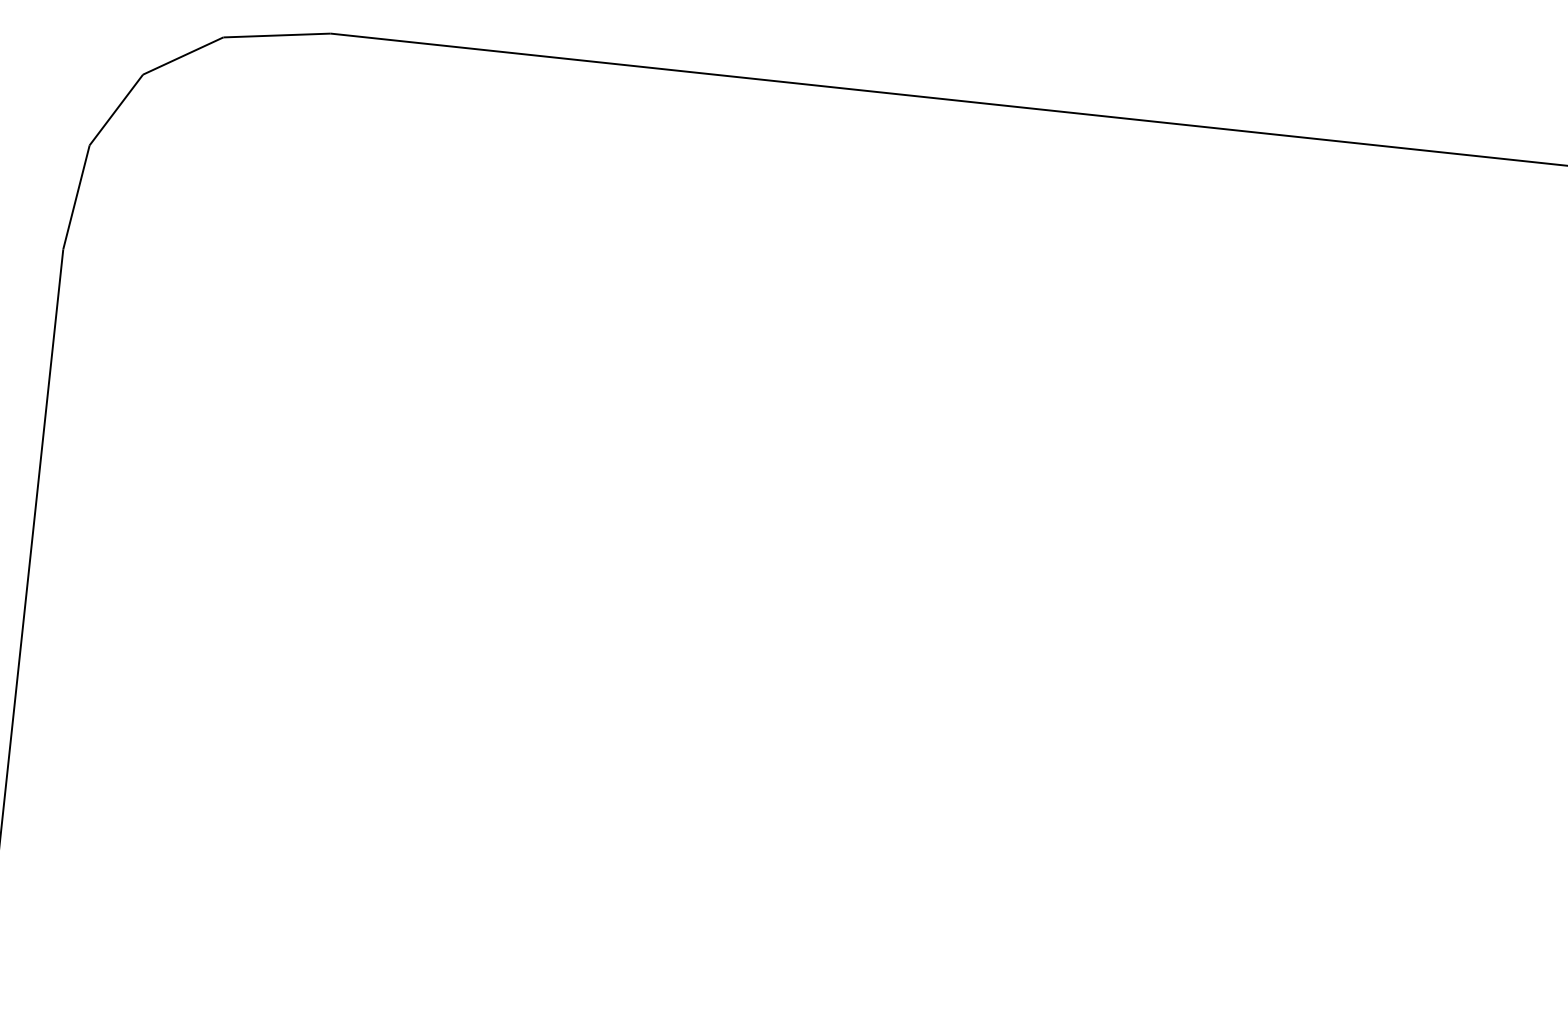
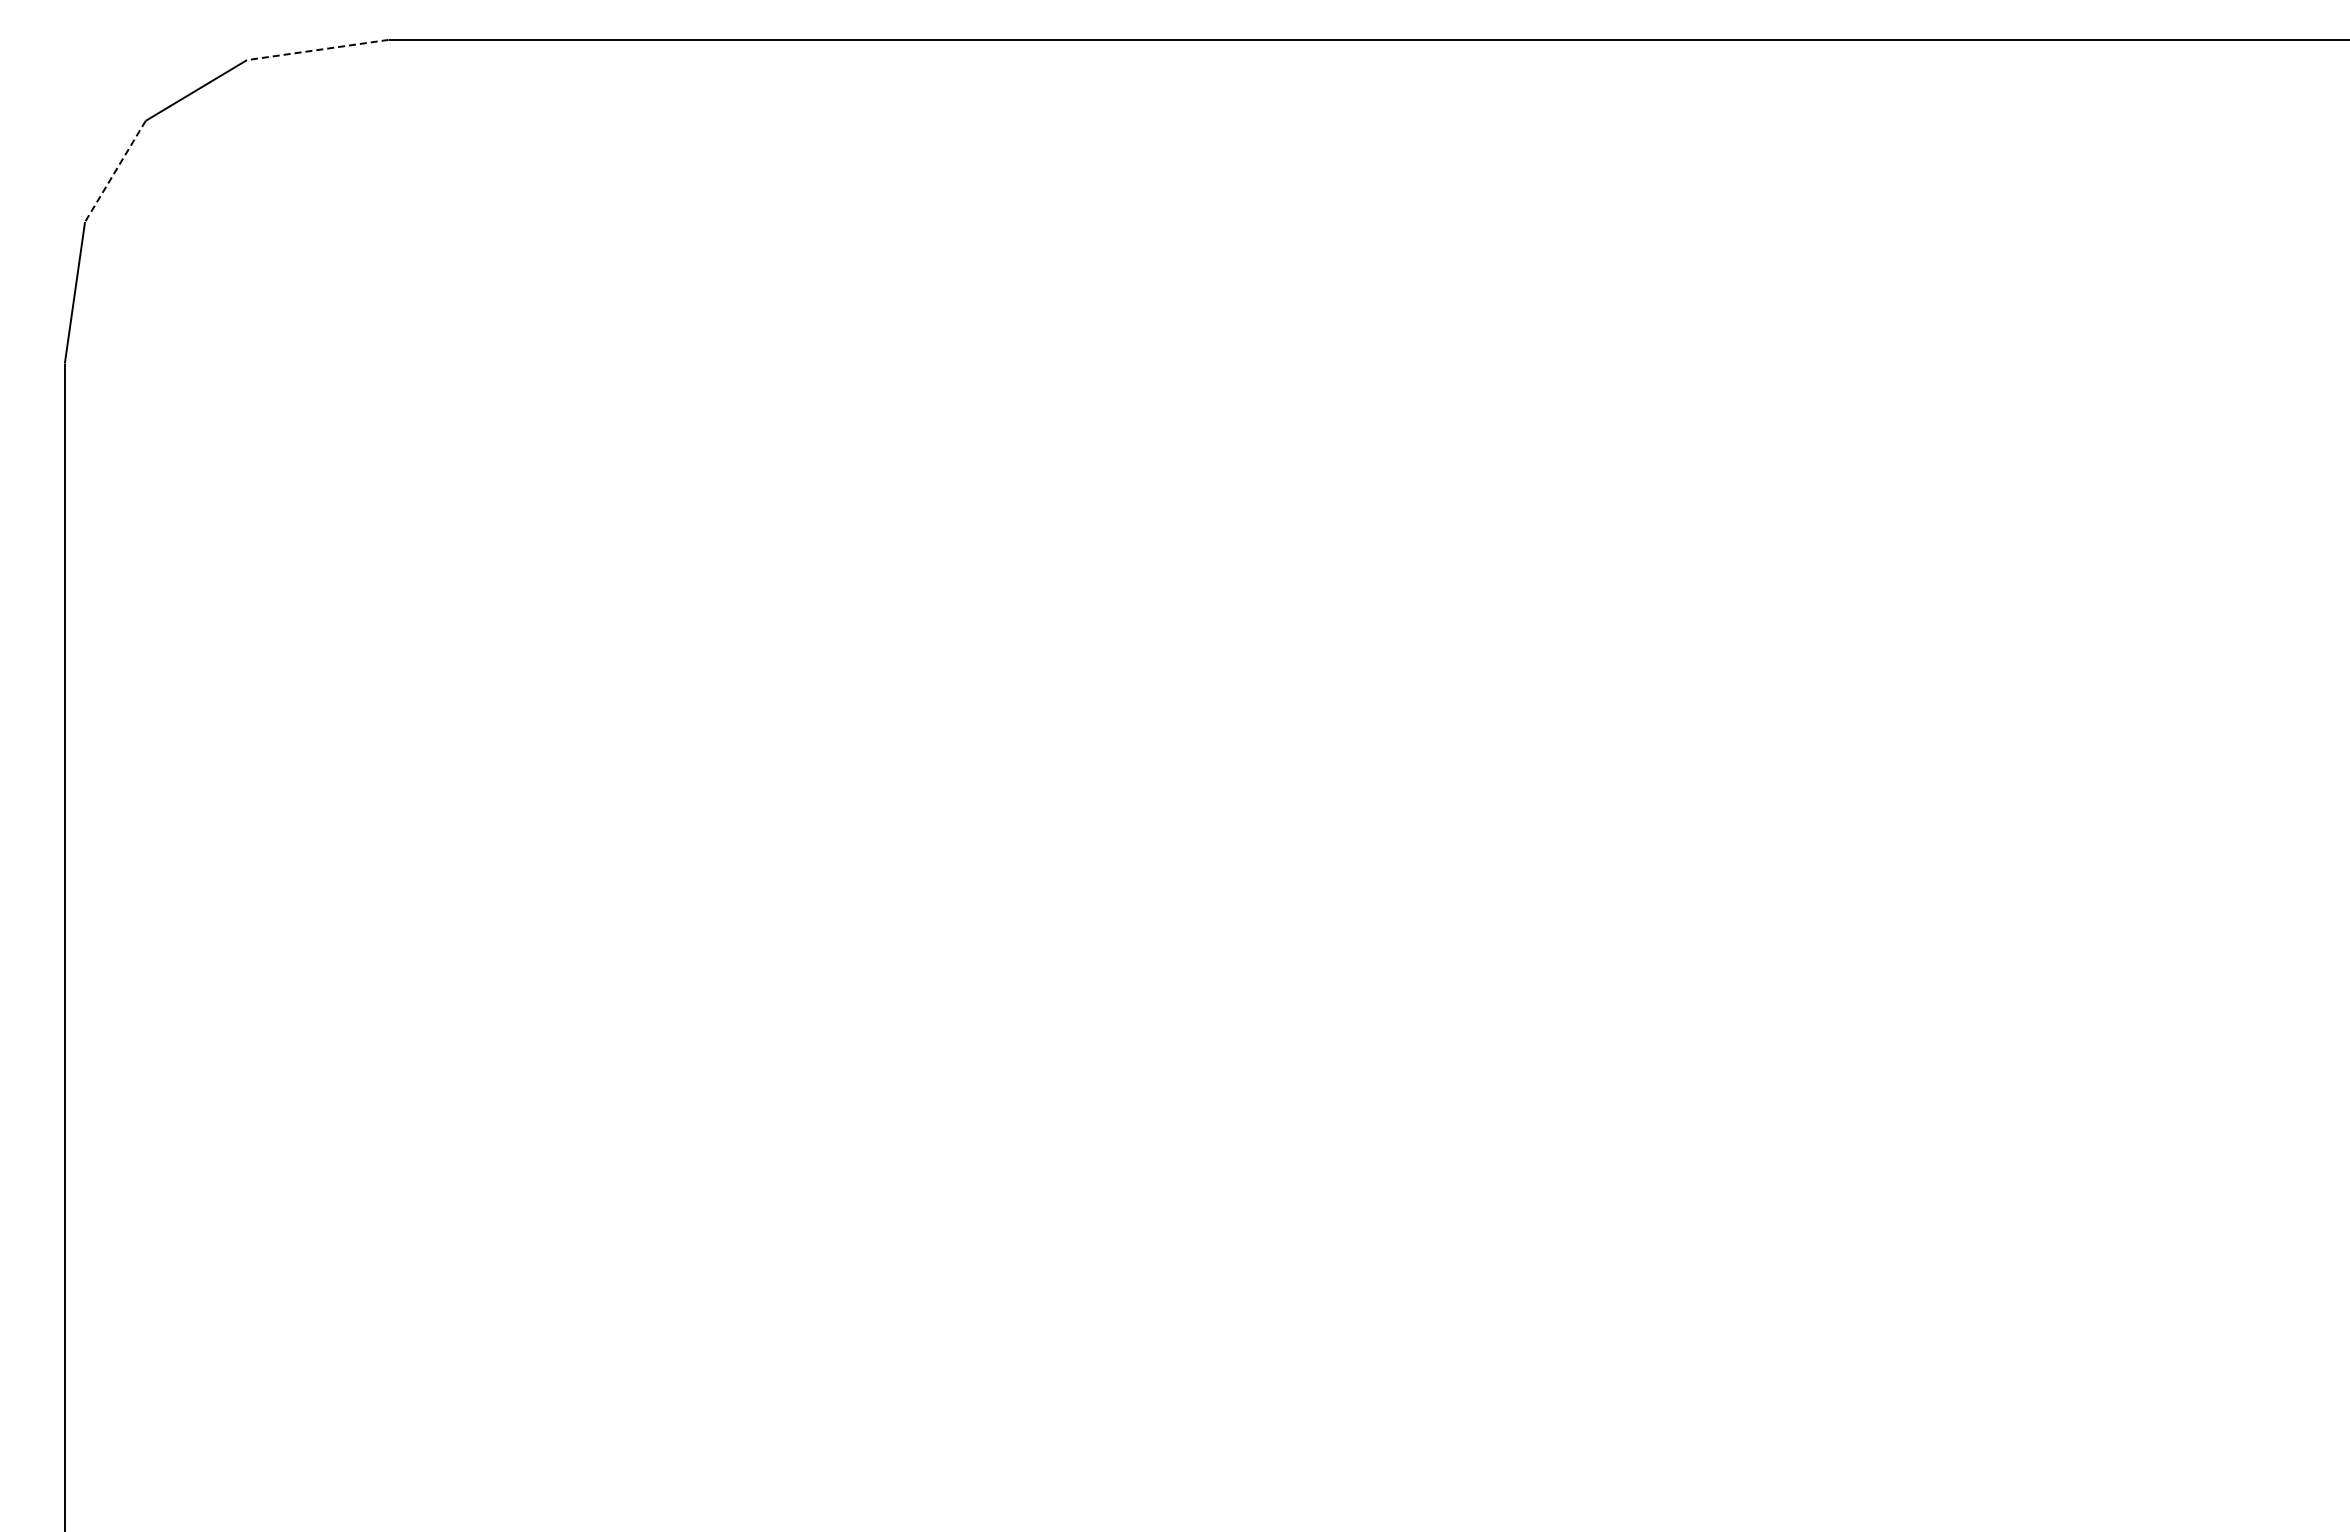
line: (276, 35) -> (317, 50), solid -> dashed
line: (116, 110) -> (115, 171), solid -> dashed

